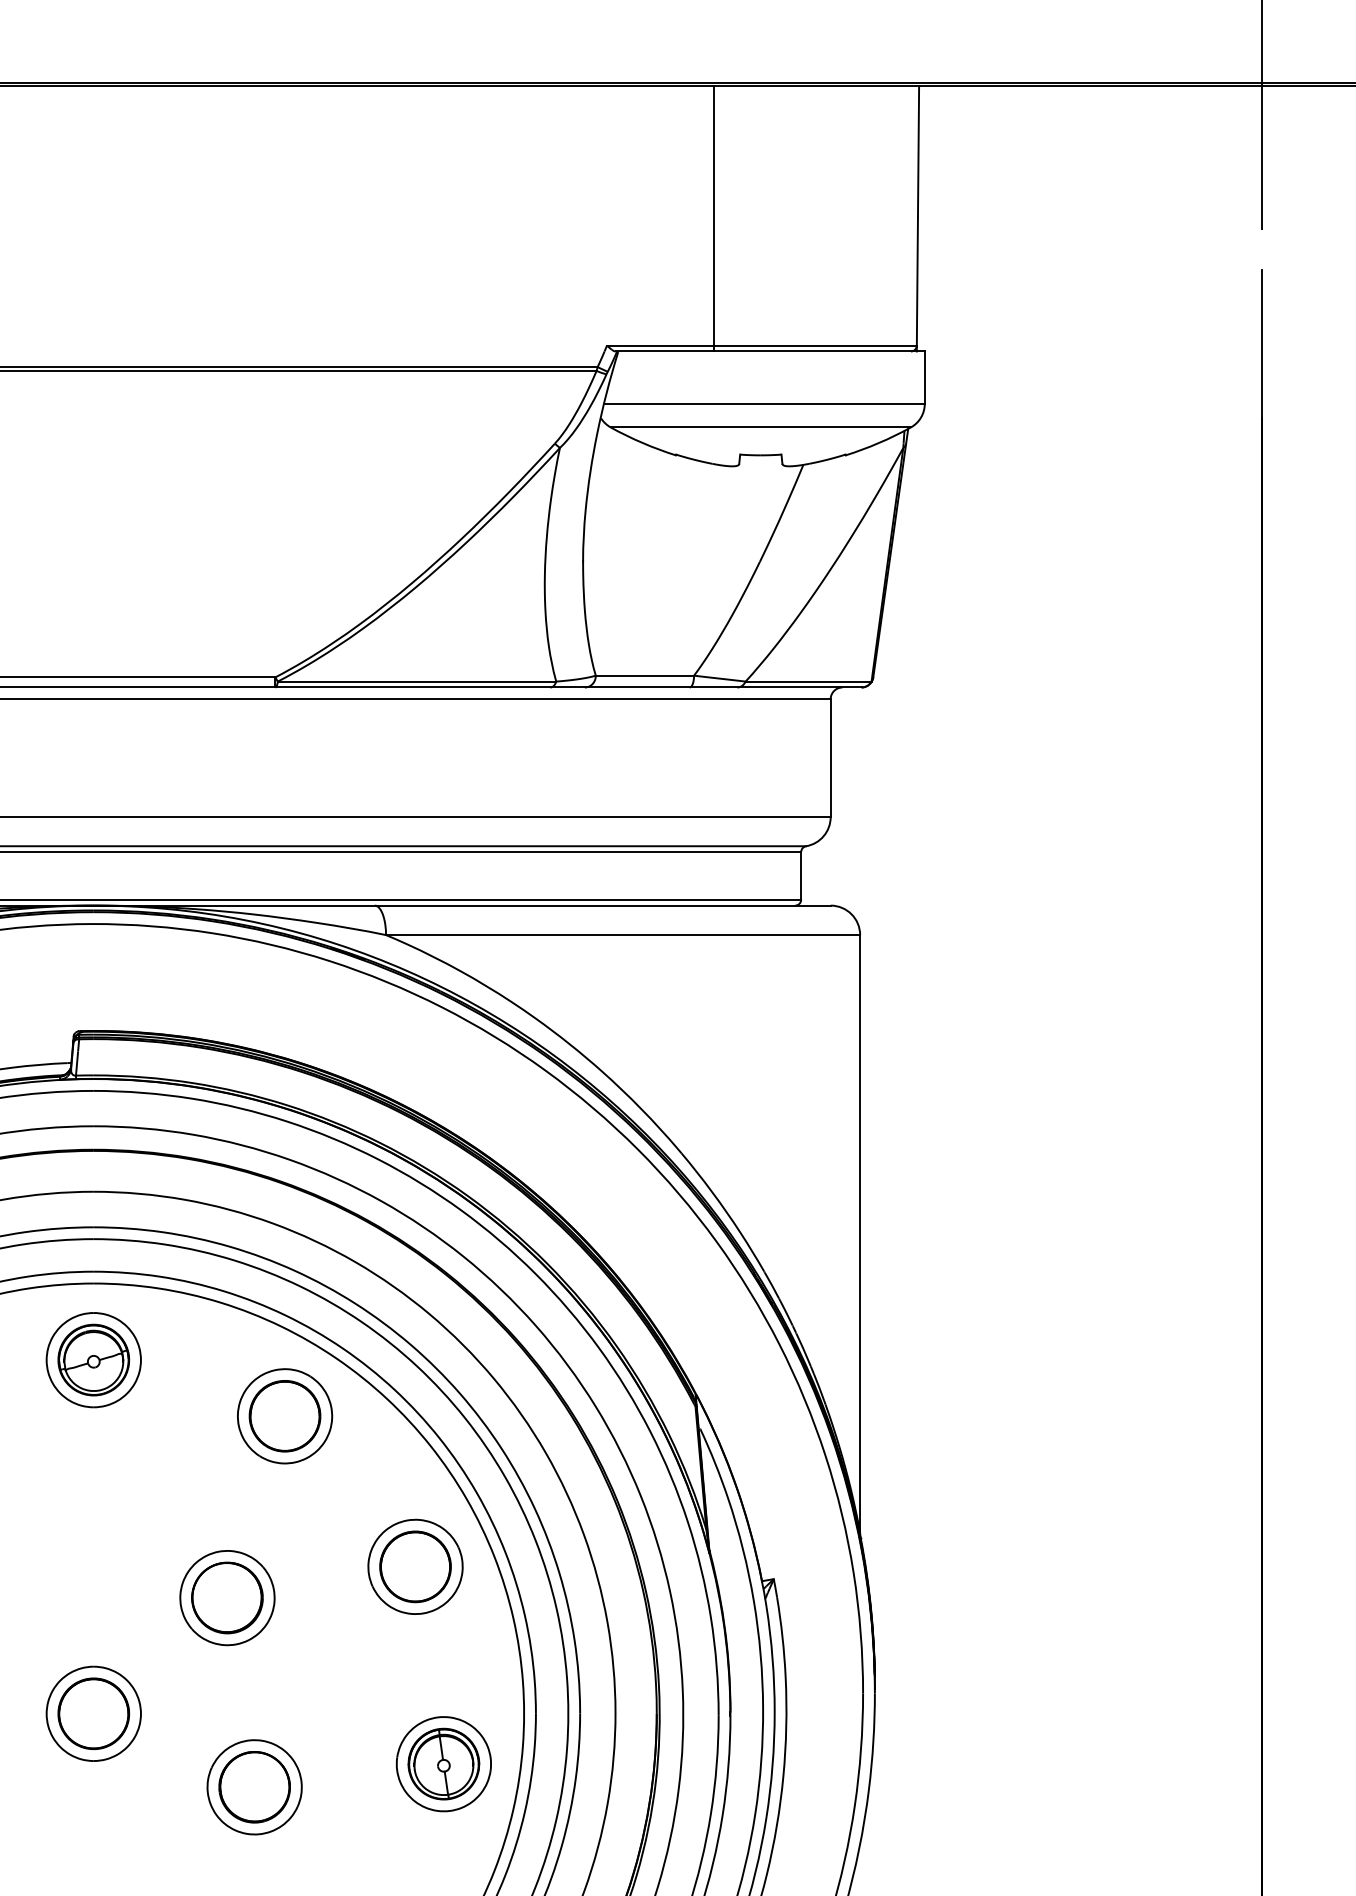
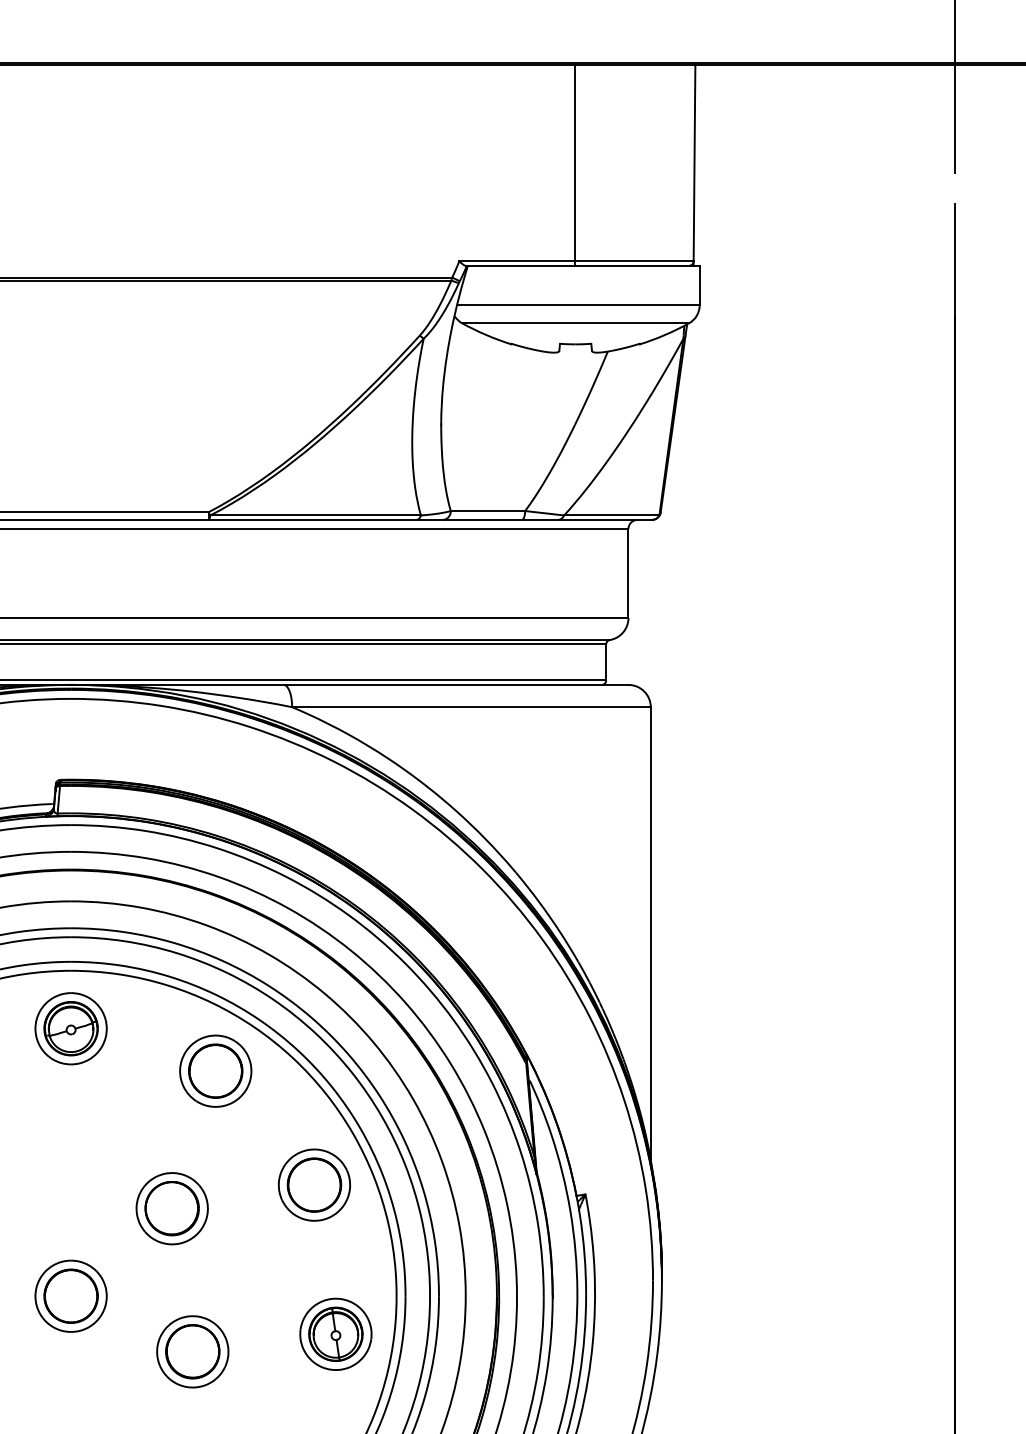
line: (713, 218) -> (574, 165), moved

